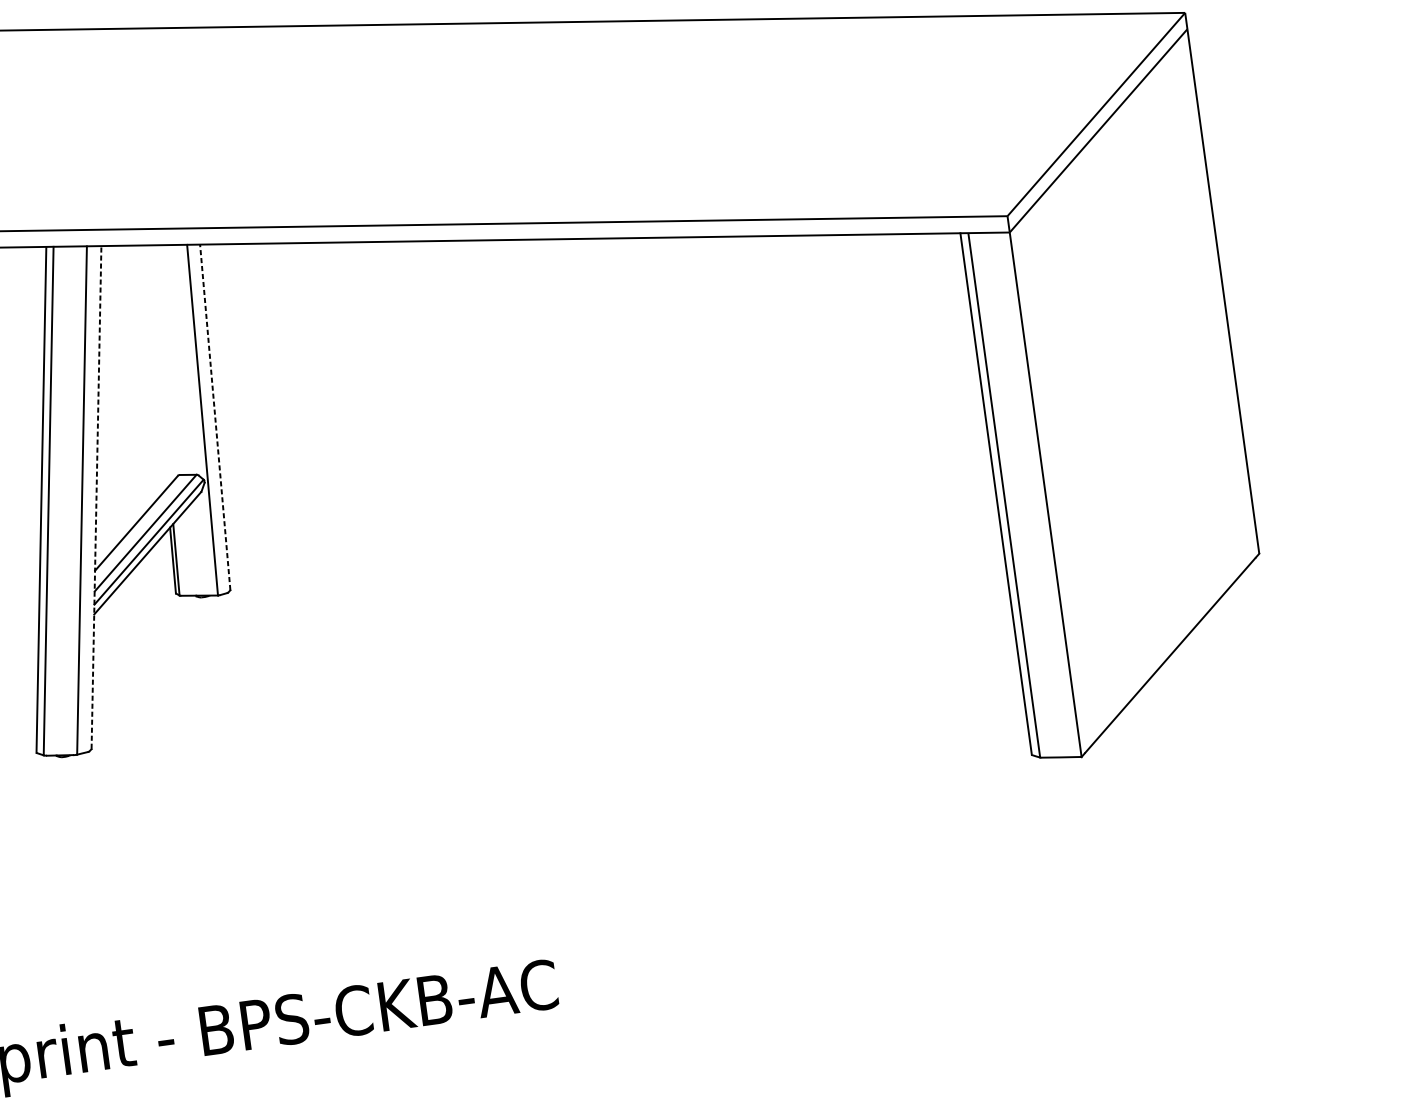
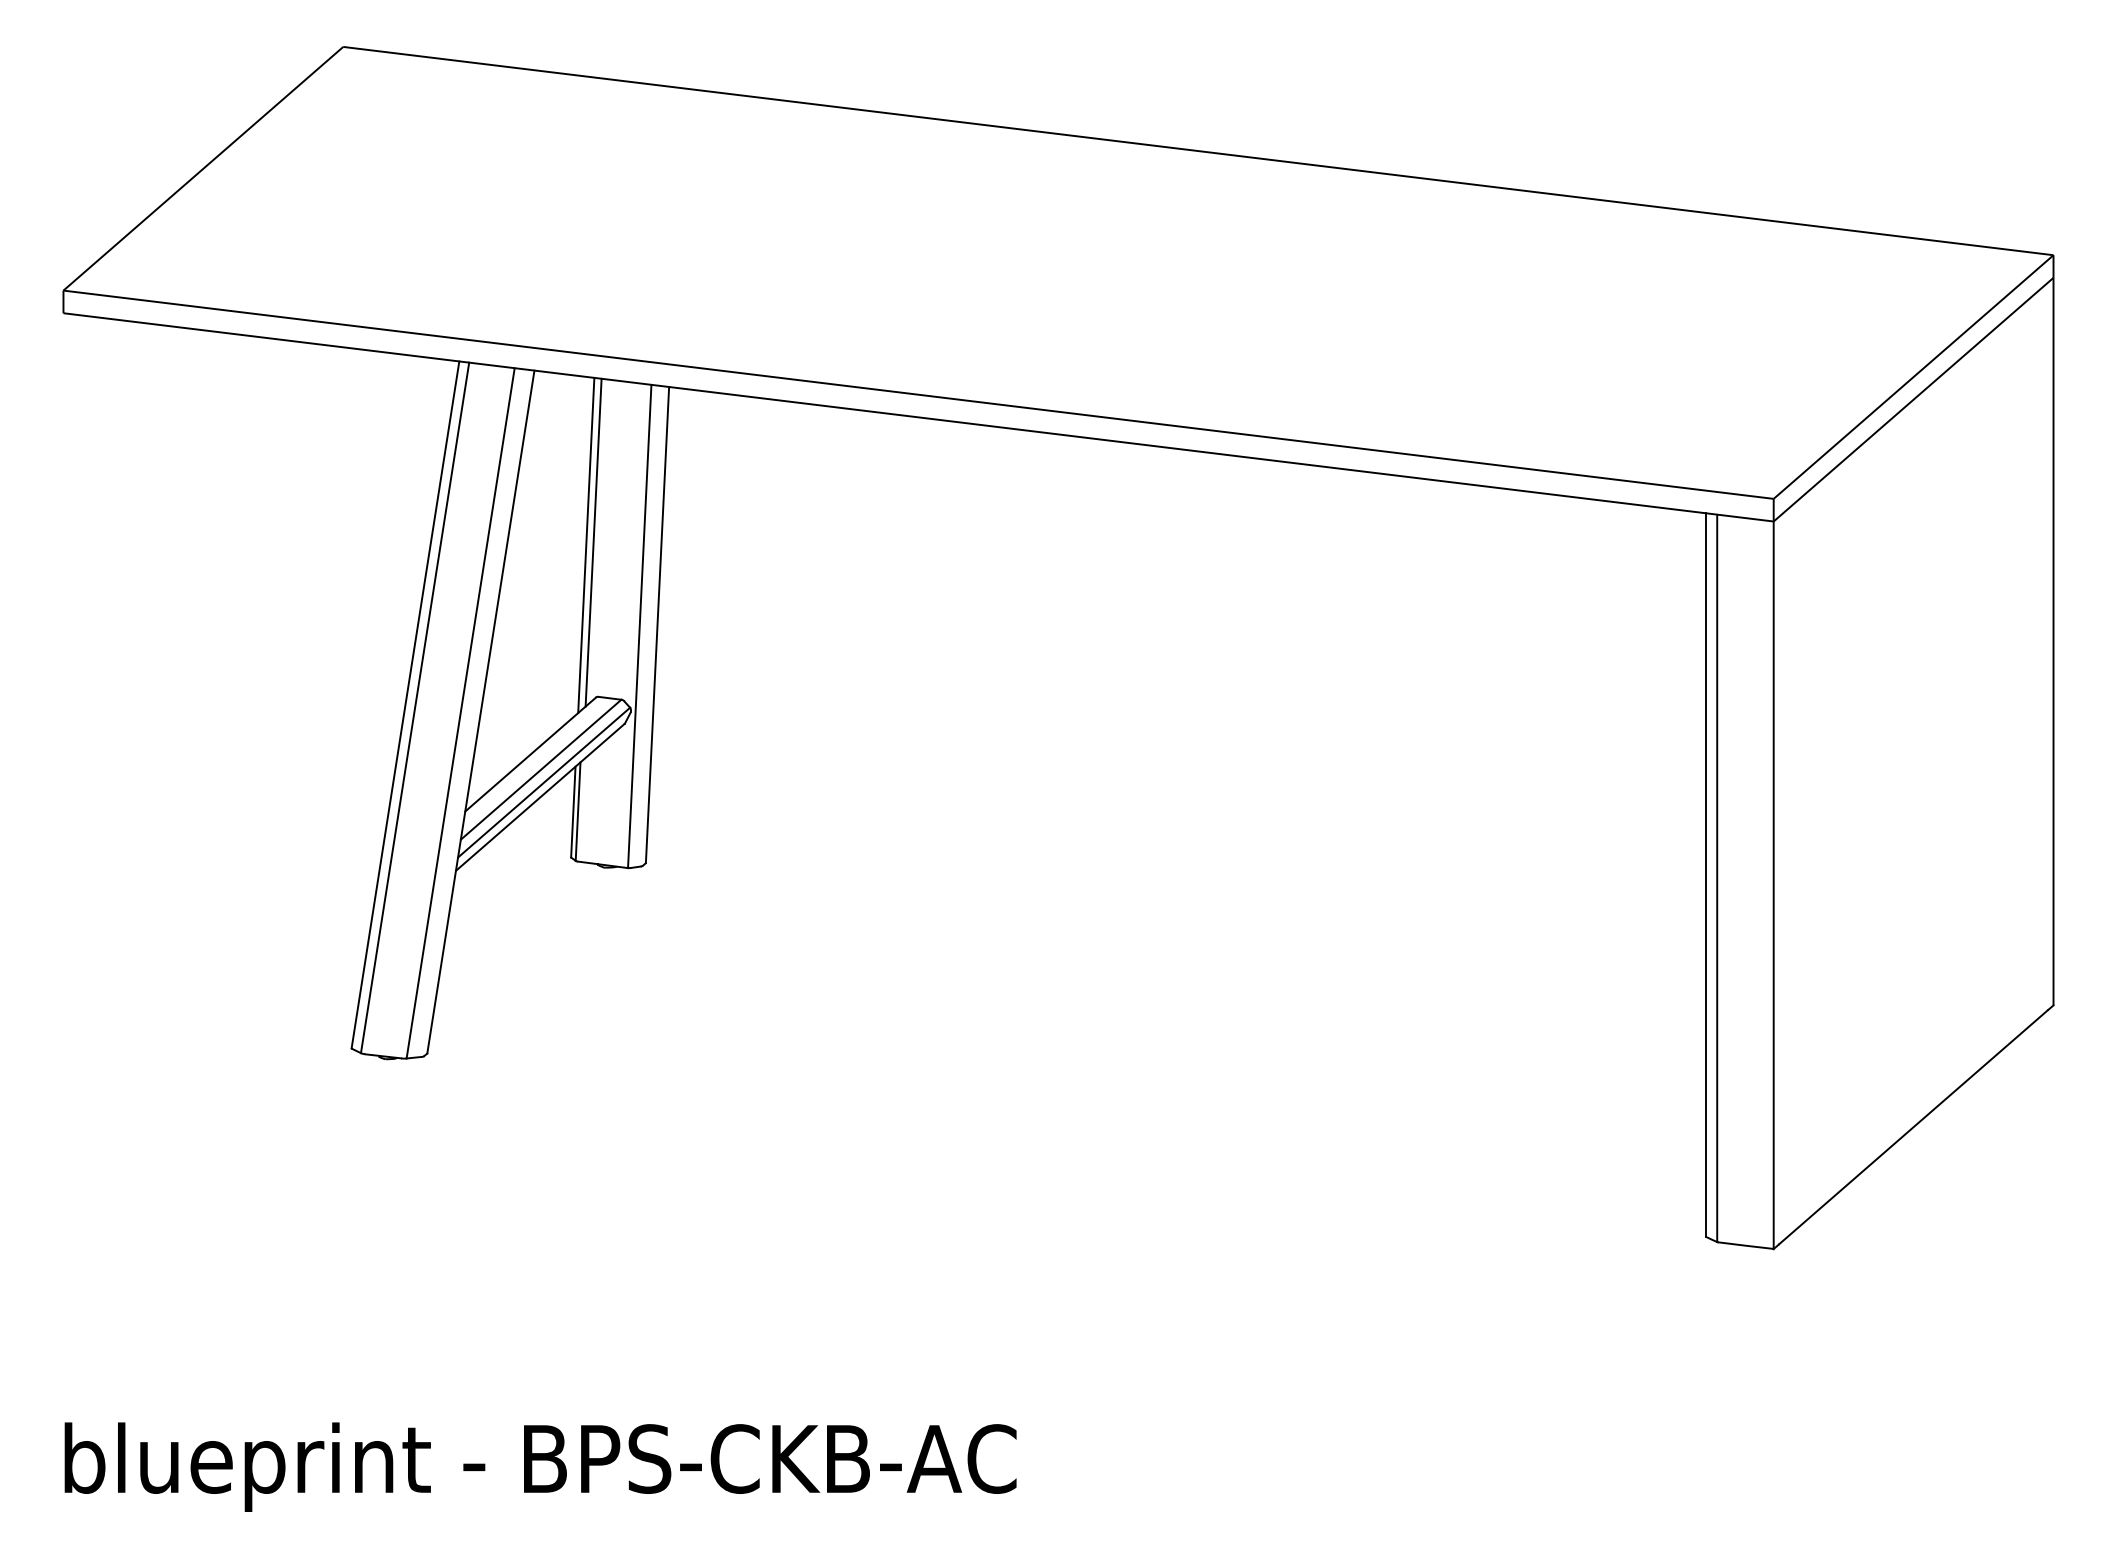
line: (160, 364) -> (593, 542), added
line: (156, 367) -> (586, 545), added
line: (215, 416) -> (657, 624), dashed -> solid
line: (96, 497) -> (480, 711), dashed -> solid

